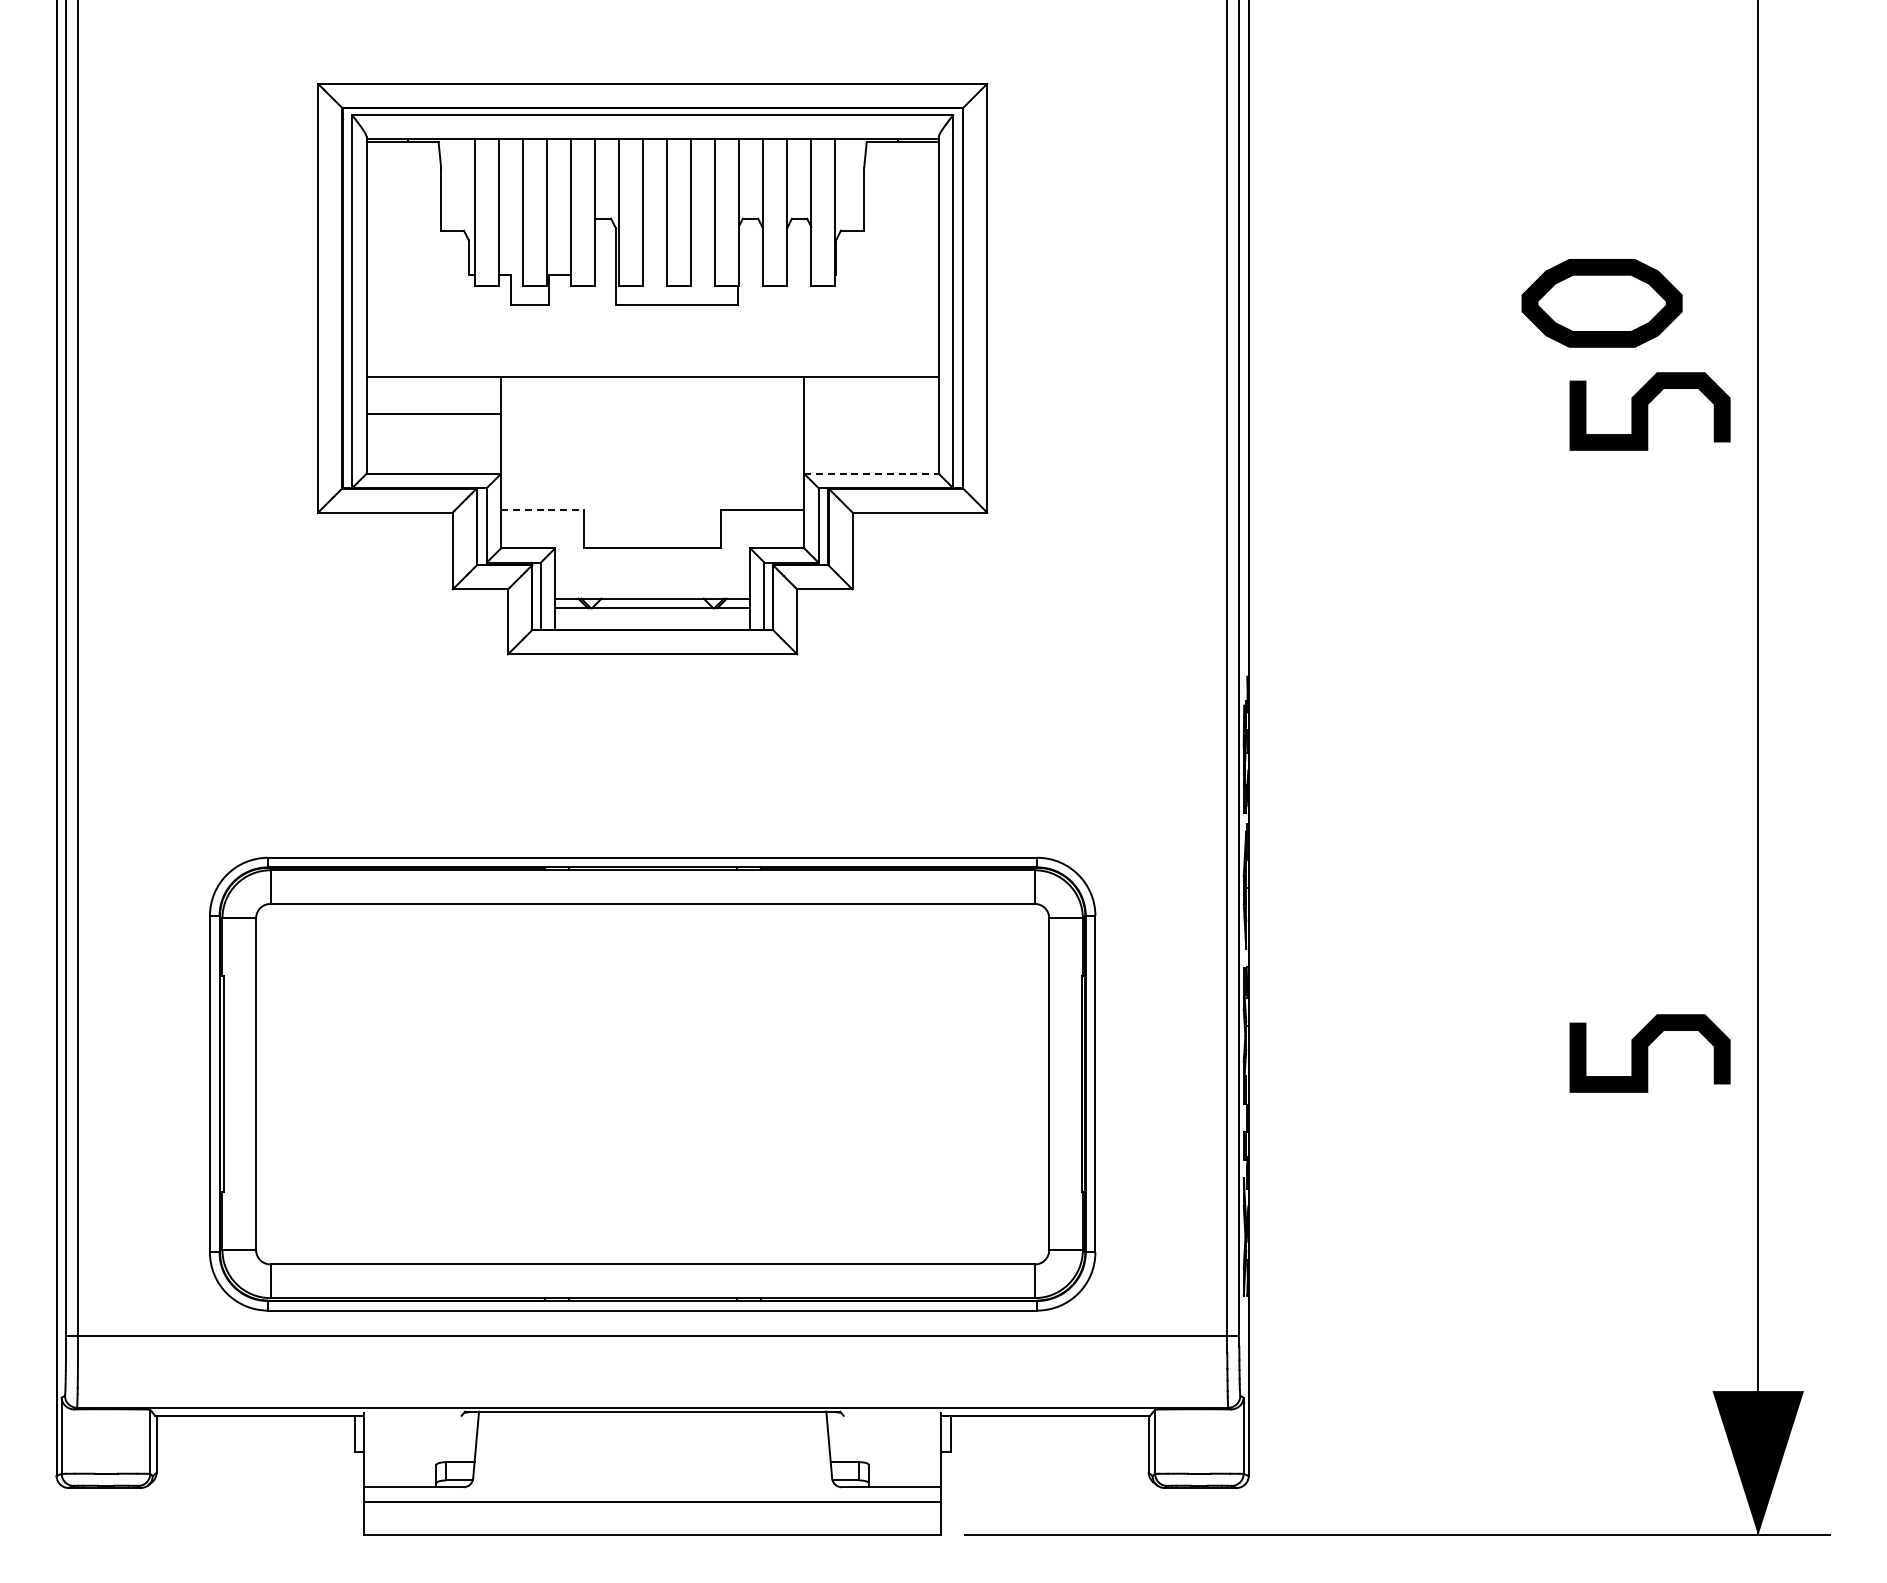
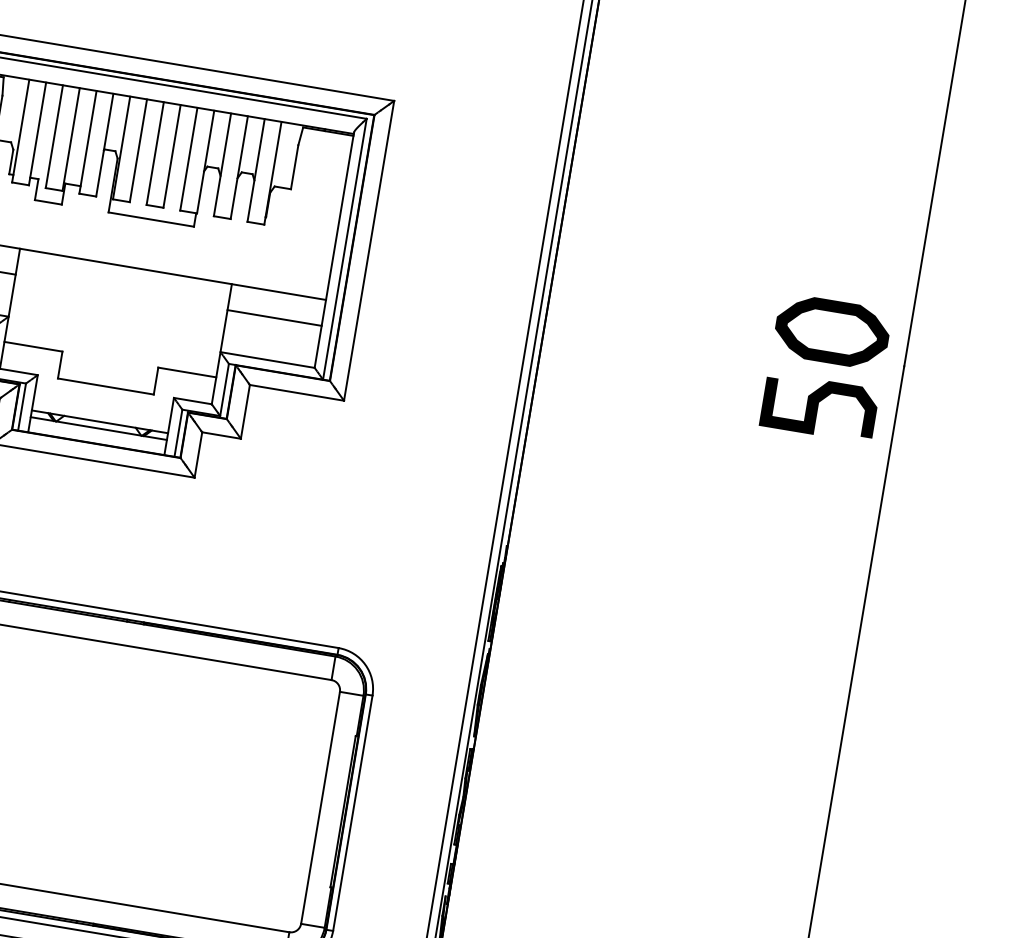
part: (1601, 303) -> (831, 332), moved
line: (871, 413) -> (274, 317), added
line: (871, 473) -> (267, 359), dashed -> solid
line: (543, 509) -> (34, 346), dashed -> solid
curve: (1648, 1053) -> (743, 856), removed

